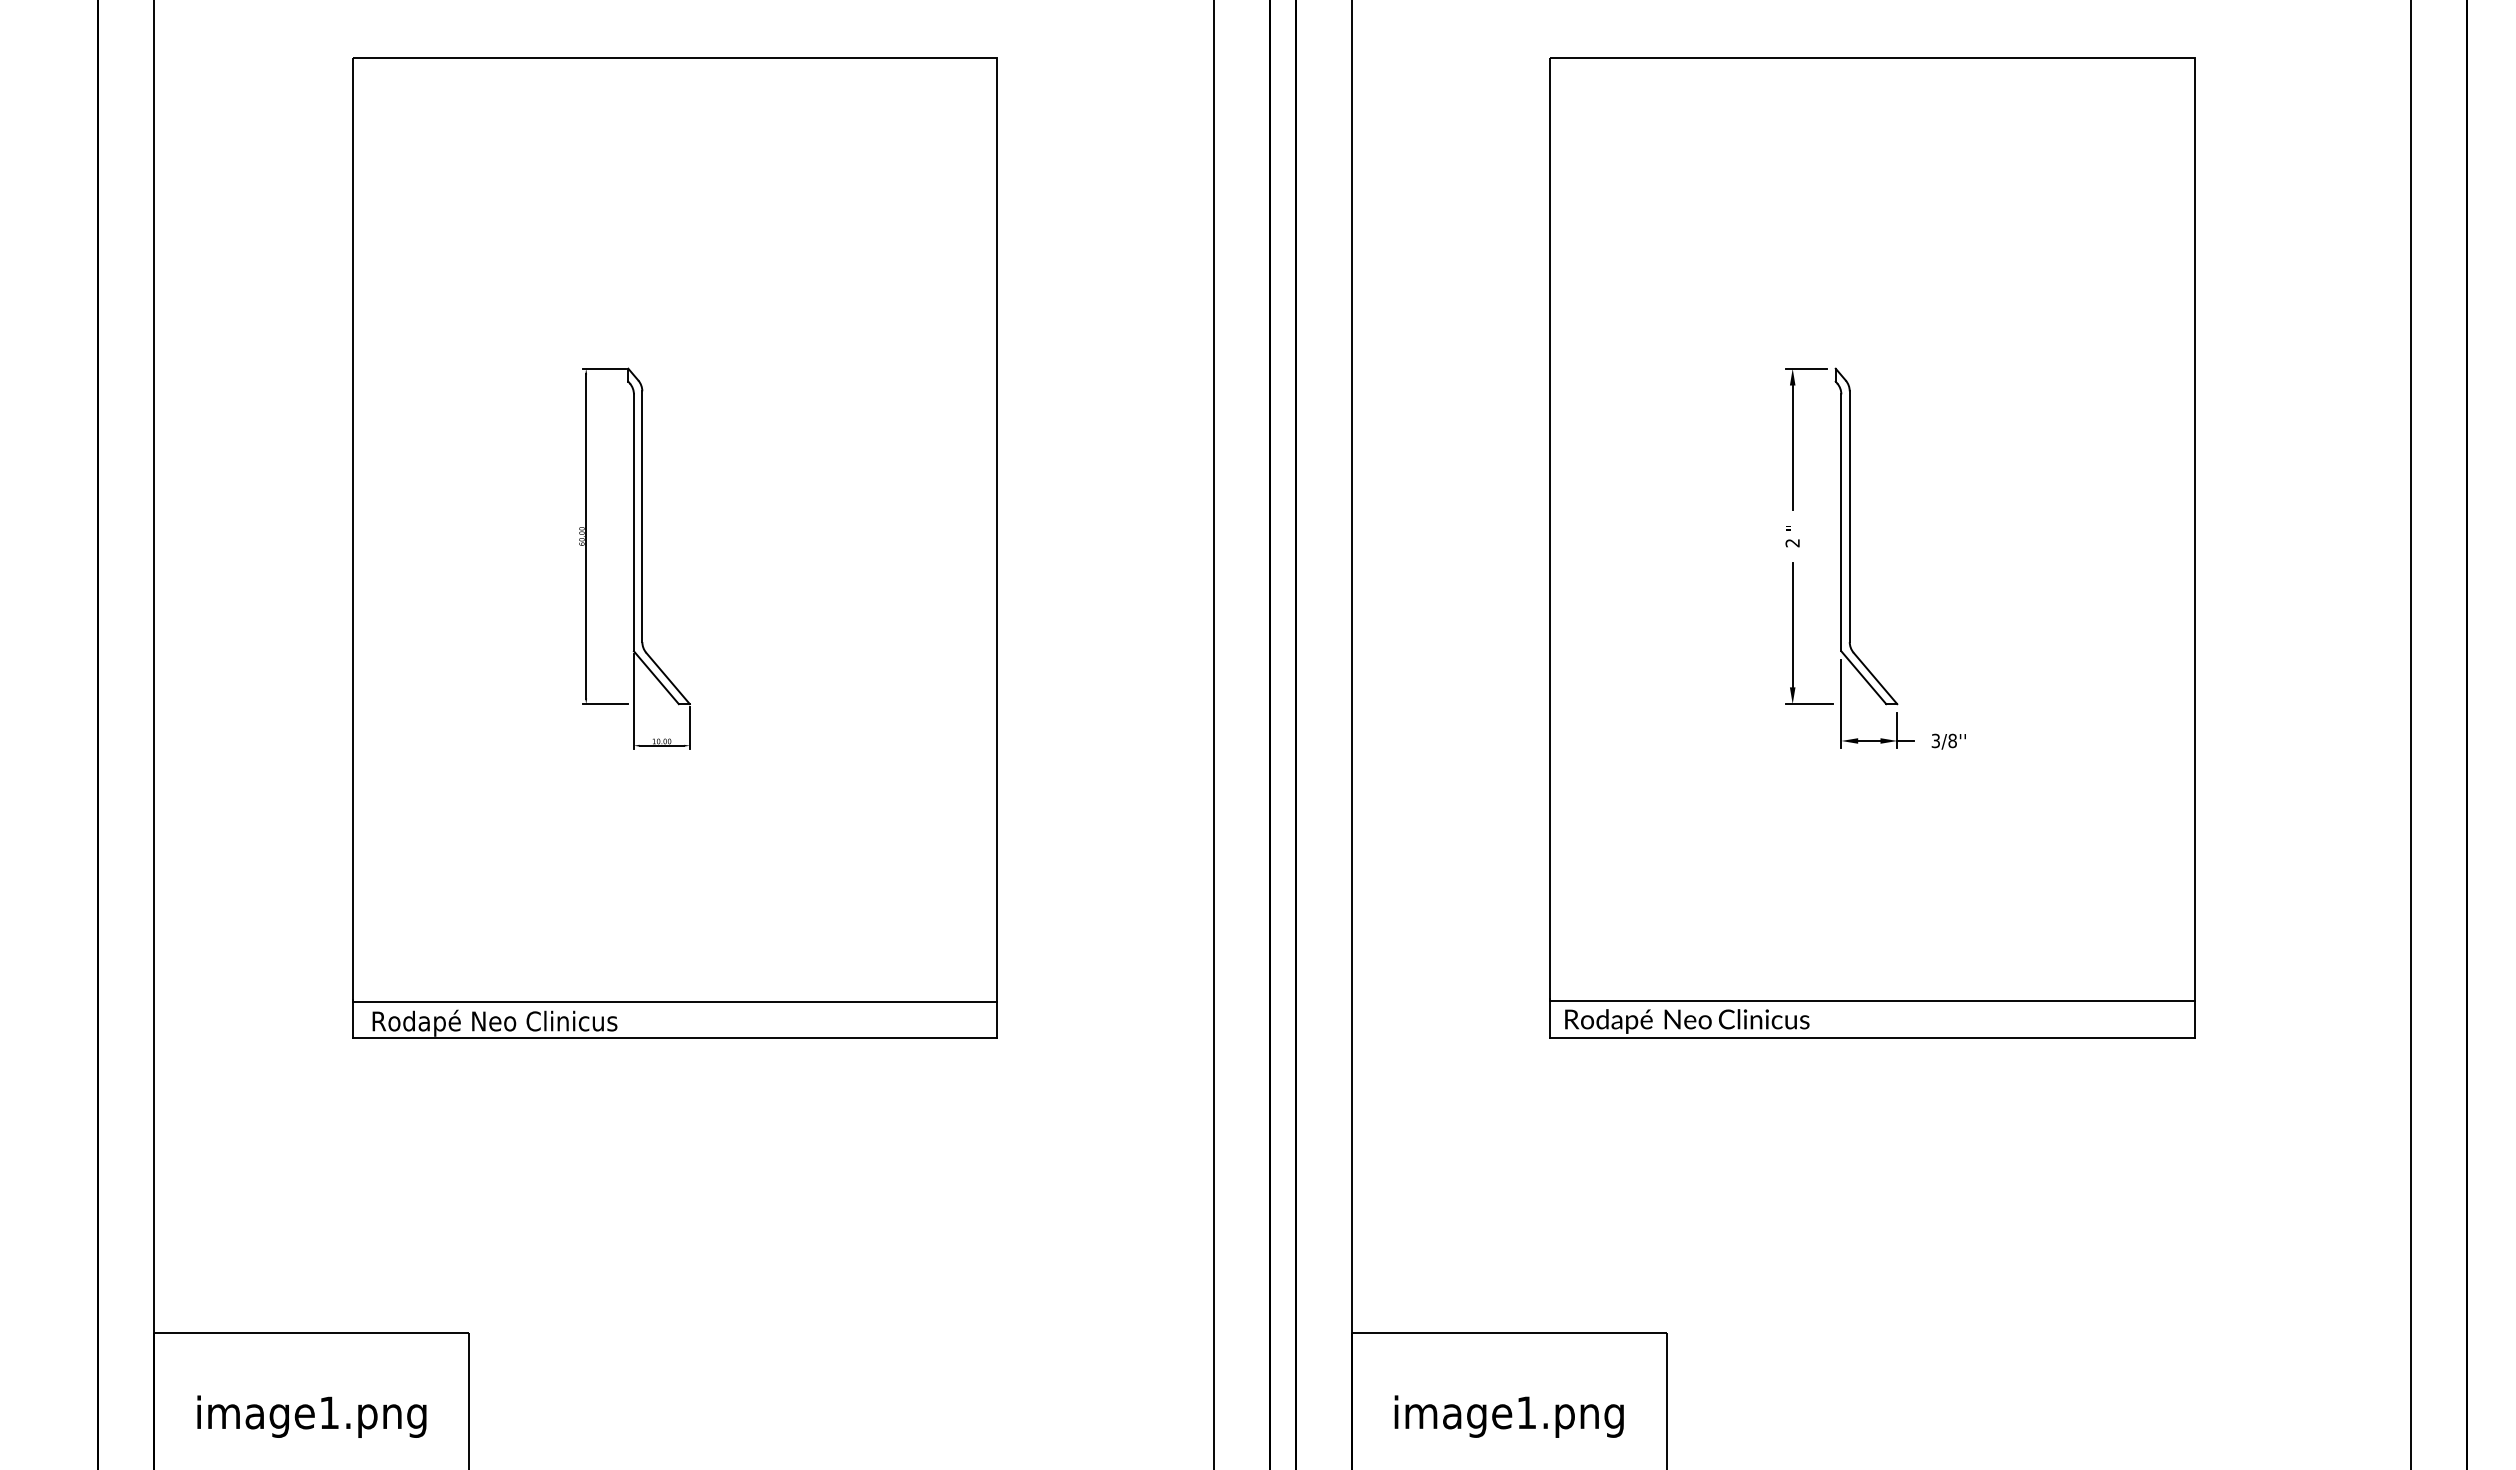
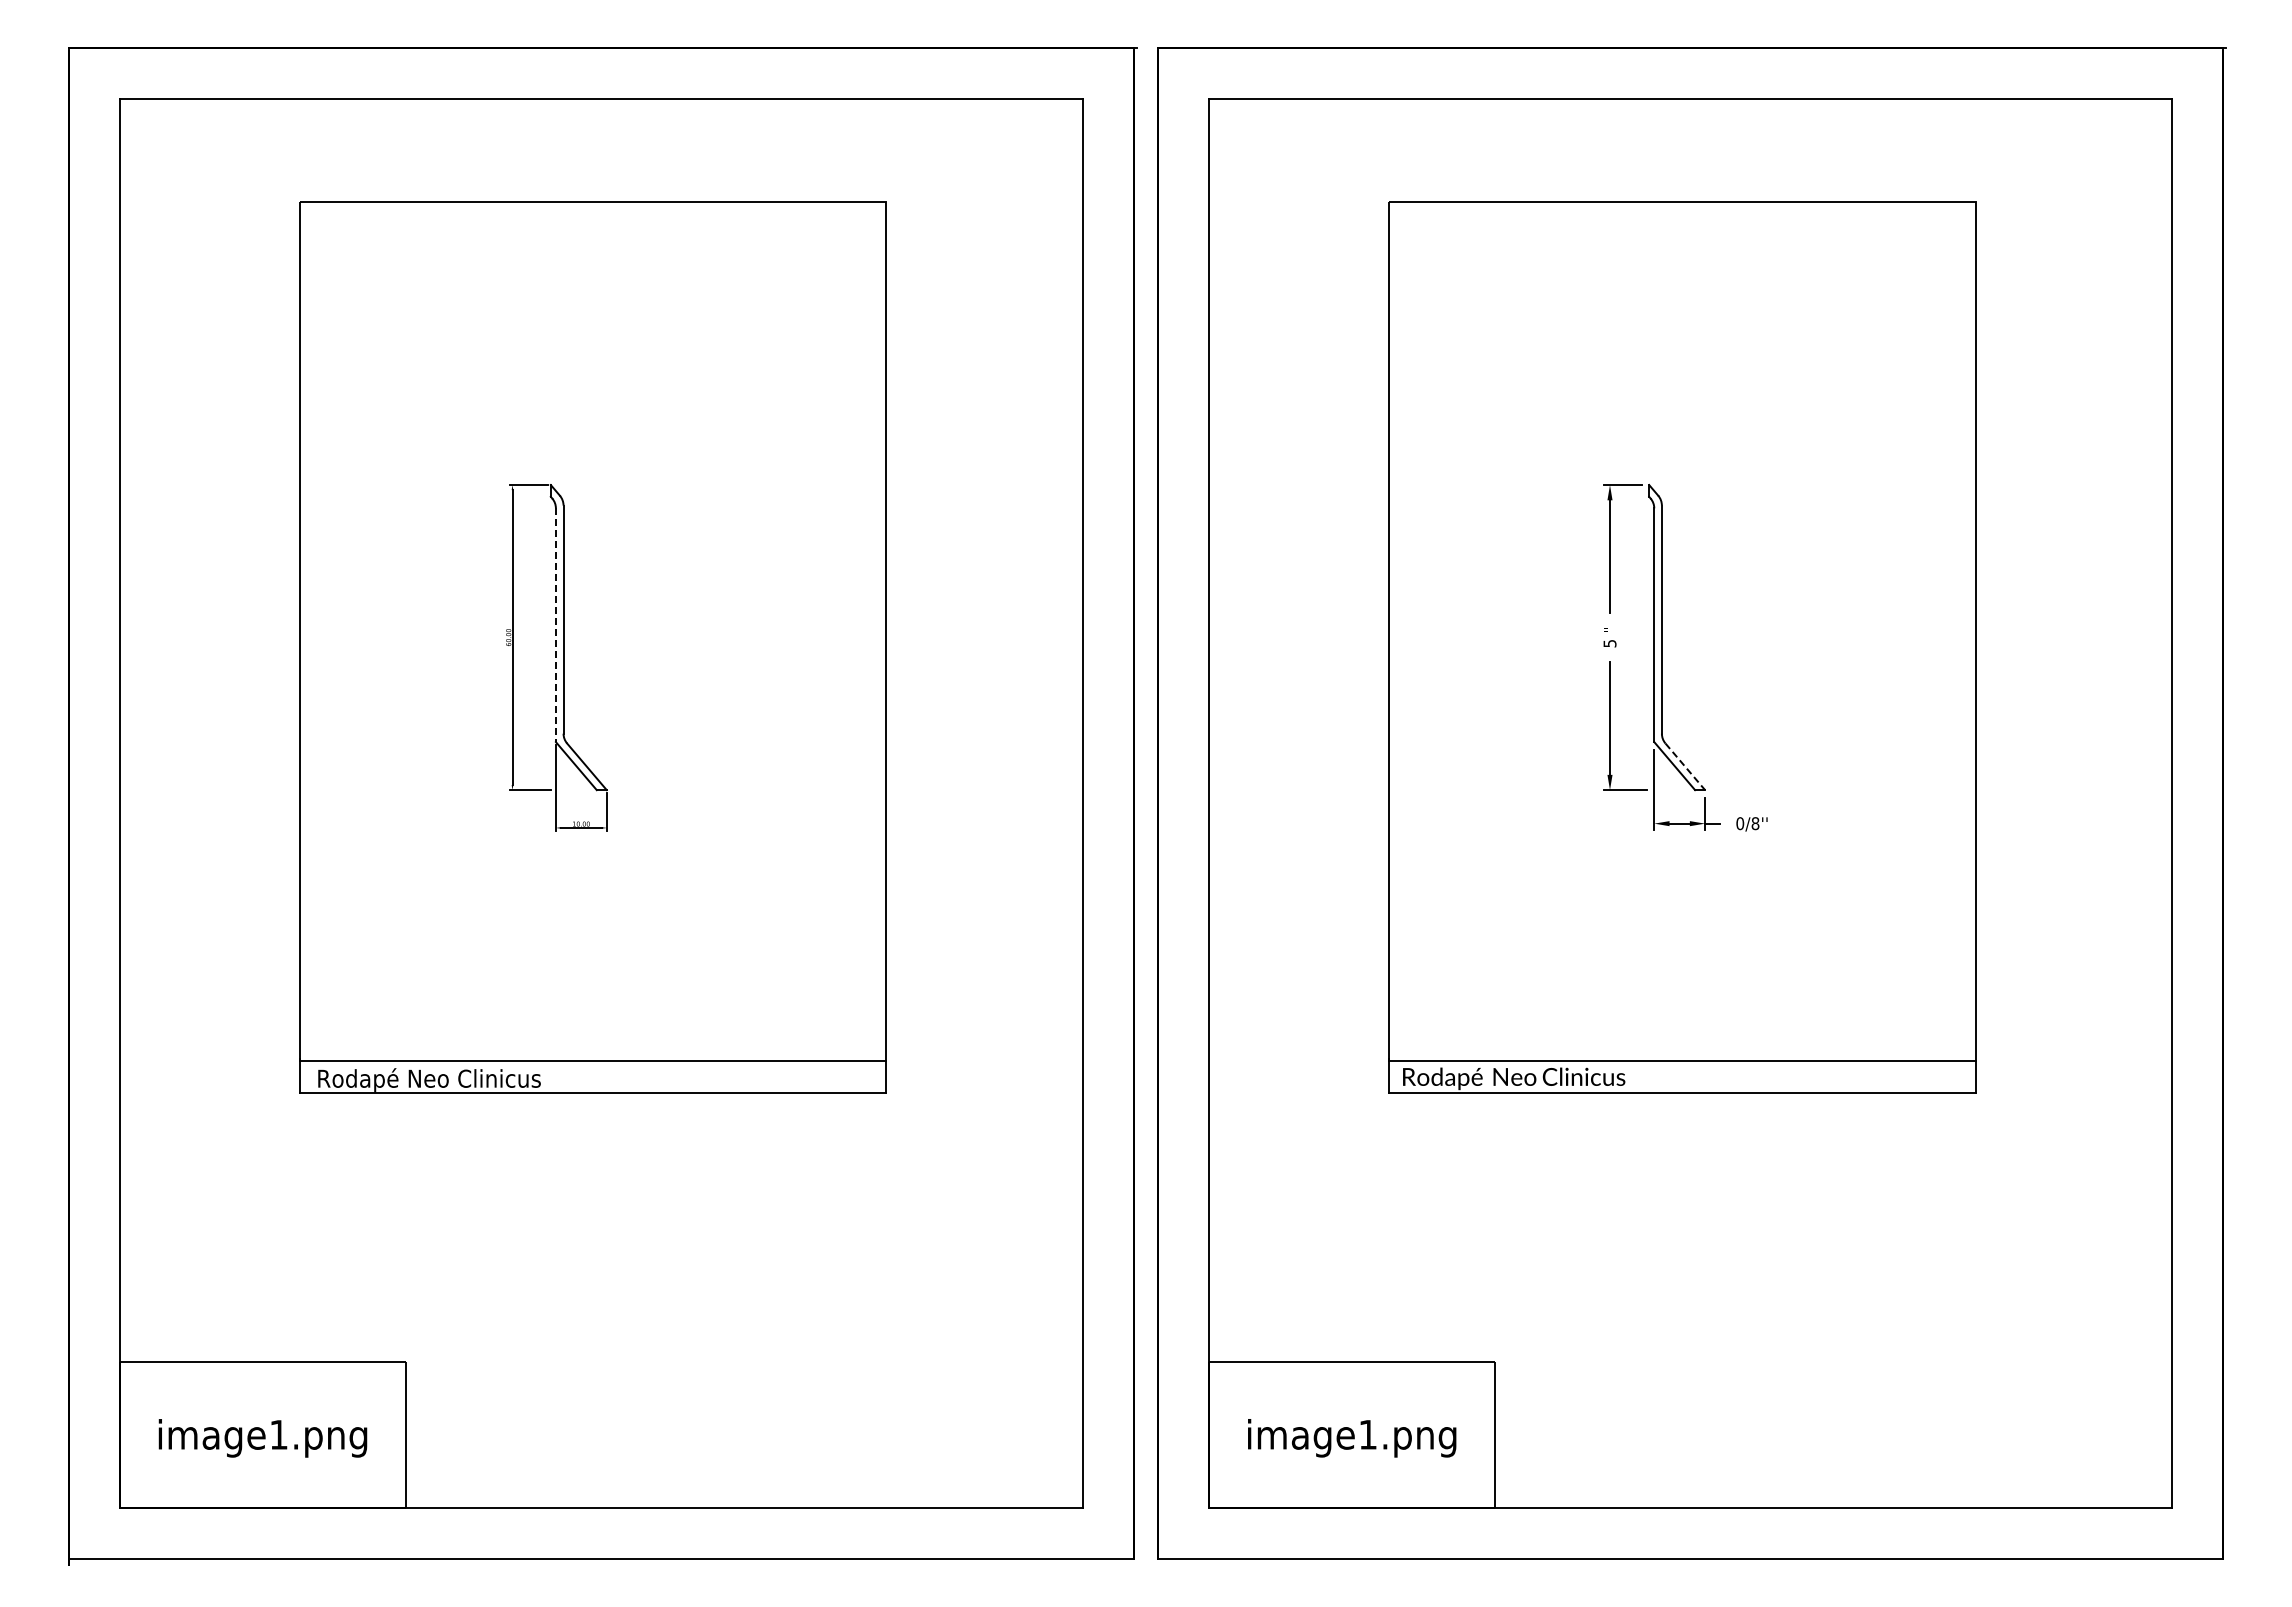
line: (633, 523) -> (555, 625), solid -> dashed
text: (1792, 542) -> (1609, 643), 2 -> 5
line: (1875, 678) -> (1685, 766), solid -> dashed
text: (1936, 740) -> (1740, 823), 3/8'' -> 0/8''

